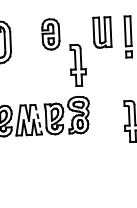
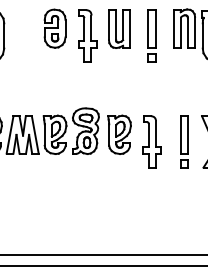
part: (78, 65) -> (87, 35), moved
part: (105, 116) -> (119, 134), added
line: (38, 119) -> (35, 134), dashed -> solid

